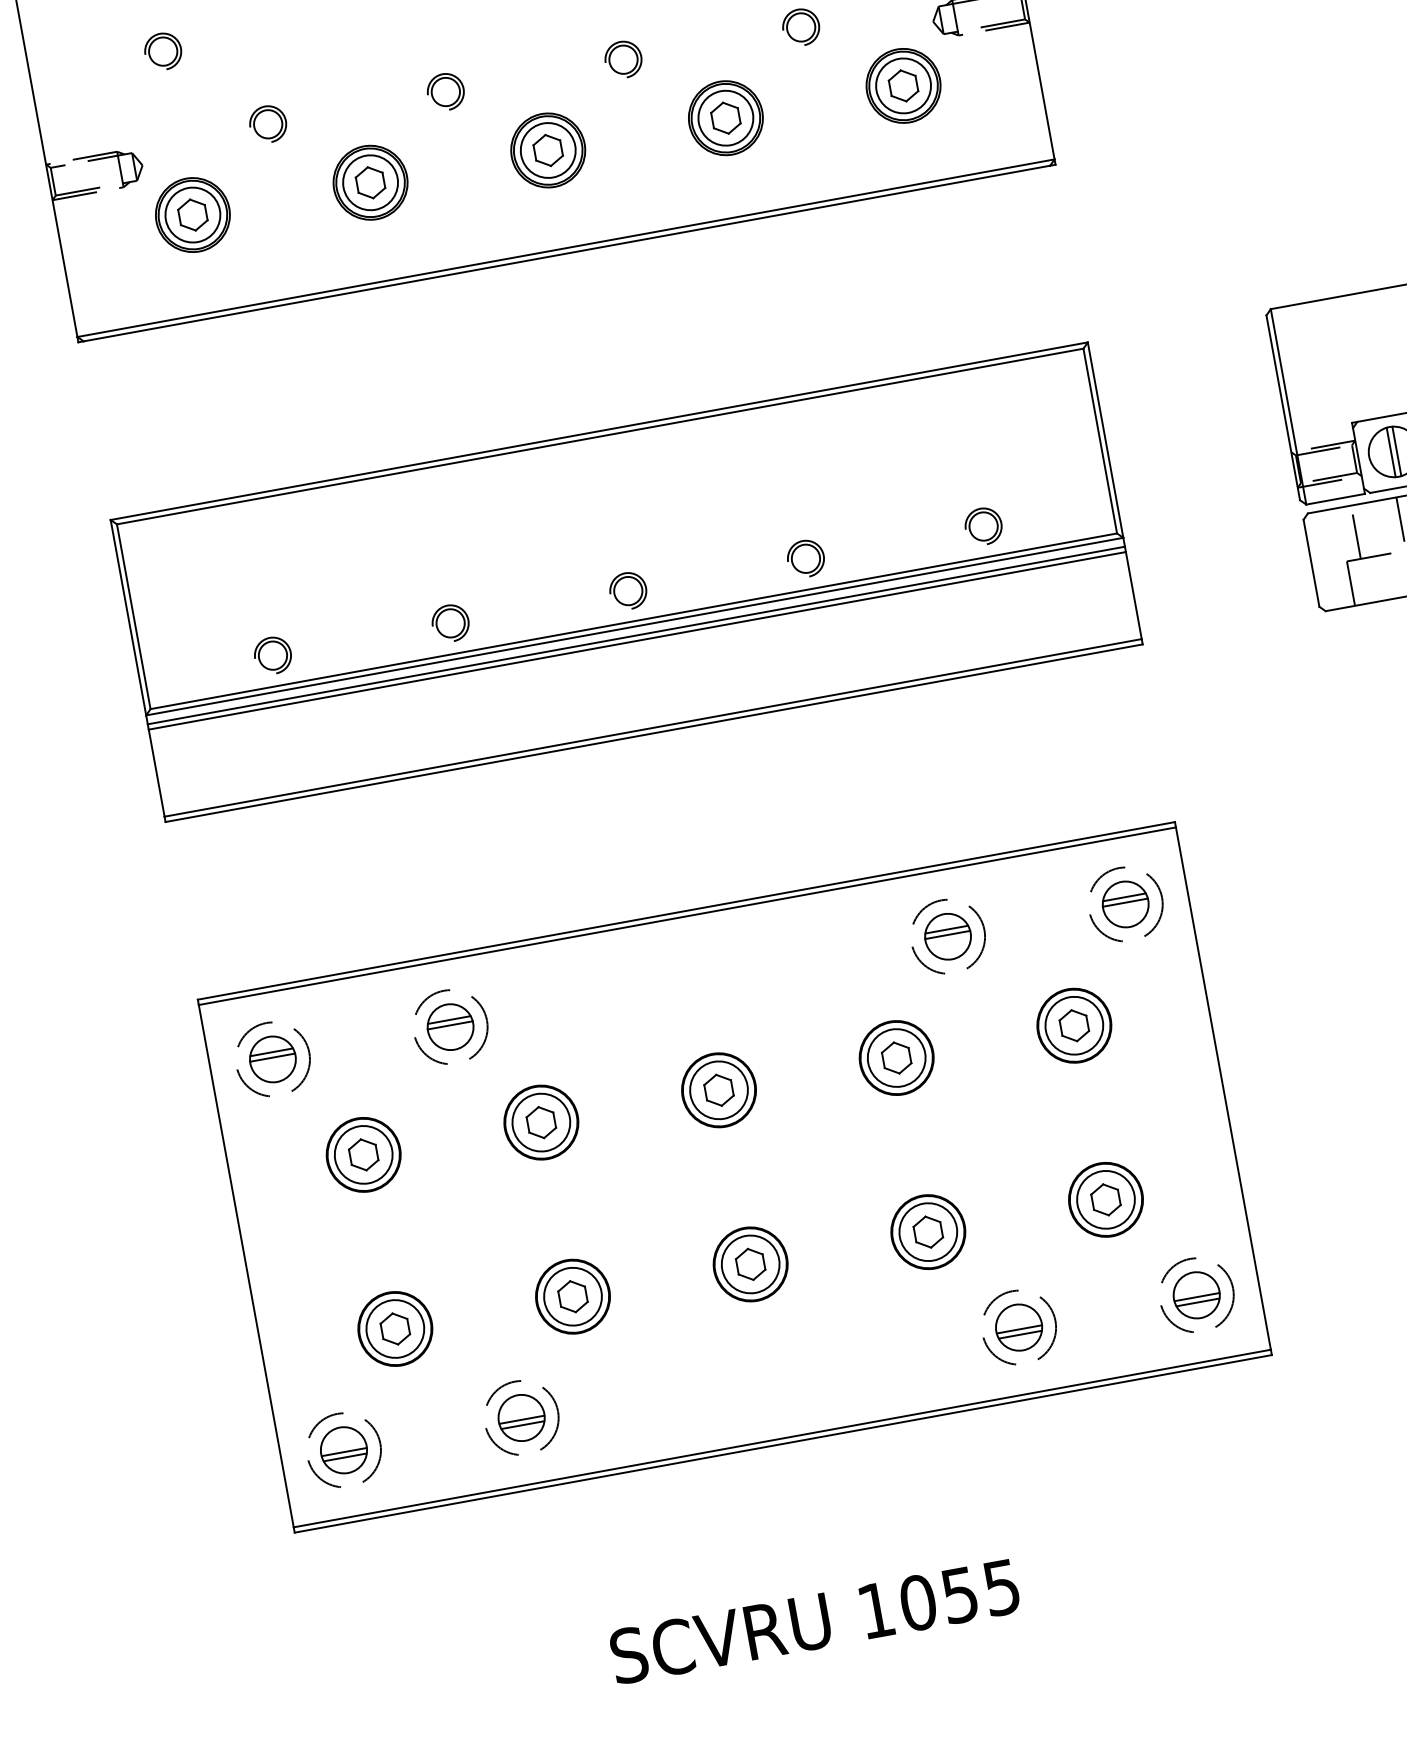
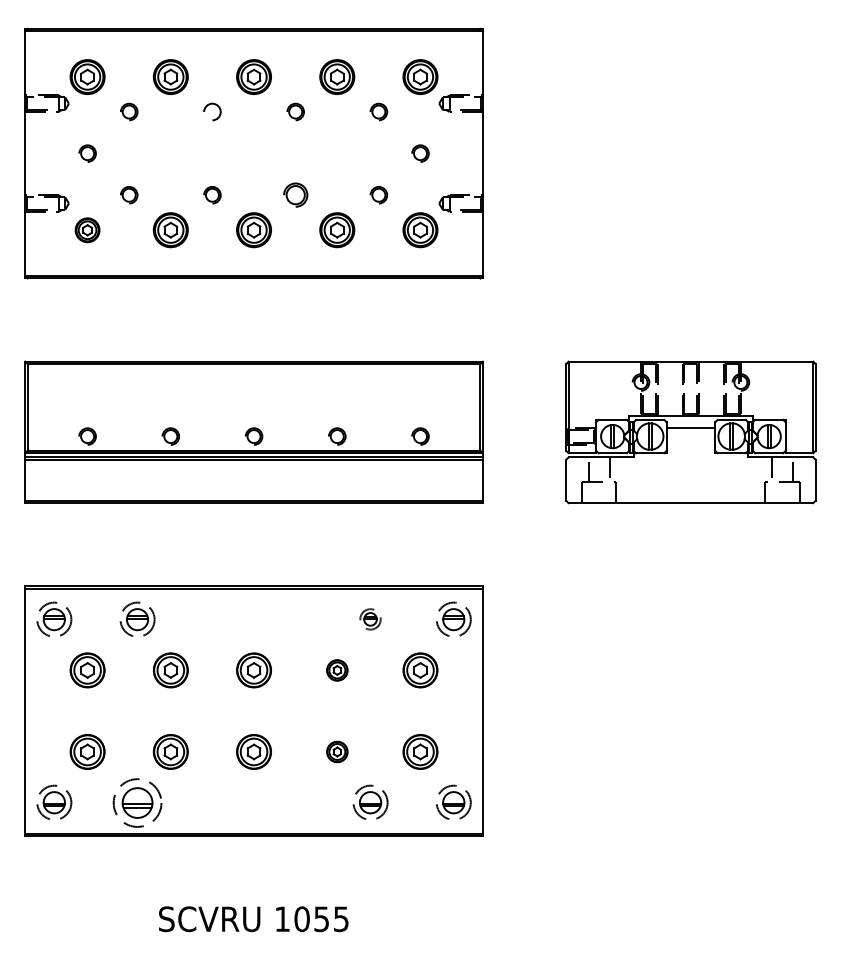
part: (623, 60) -> (295, 195), size x1.4
part: (192, 215) -> (87, 230), size x0.7
part: (947, 934) -> (370, 618), size x0.6
part: (897, 1058) -> (337, 670), size x0.6
part: (928, 1231) -> (337, 751), size x0.6
part: (521, 1415) -> (137, 801), size x1.4

